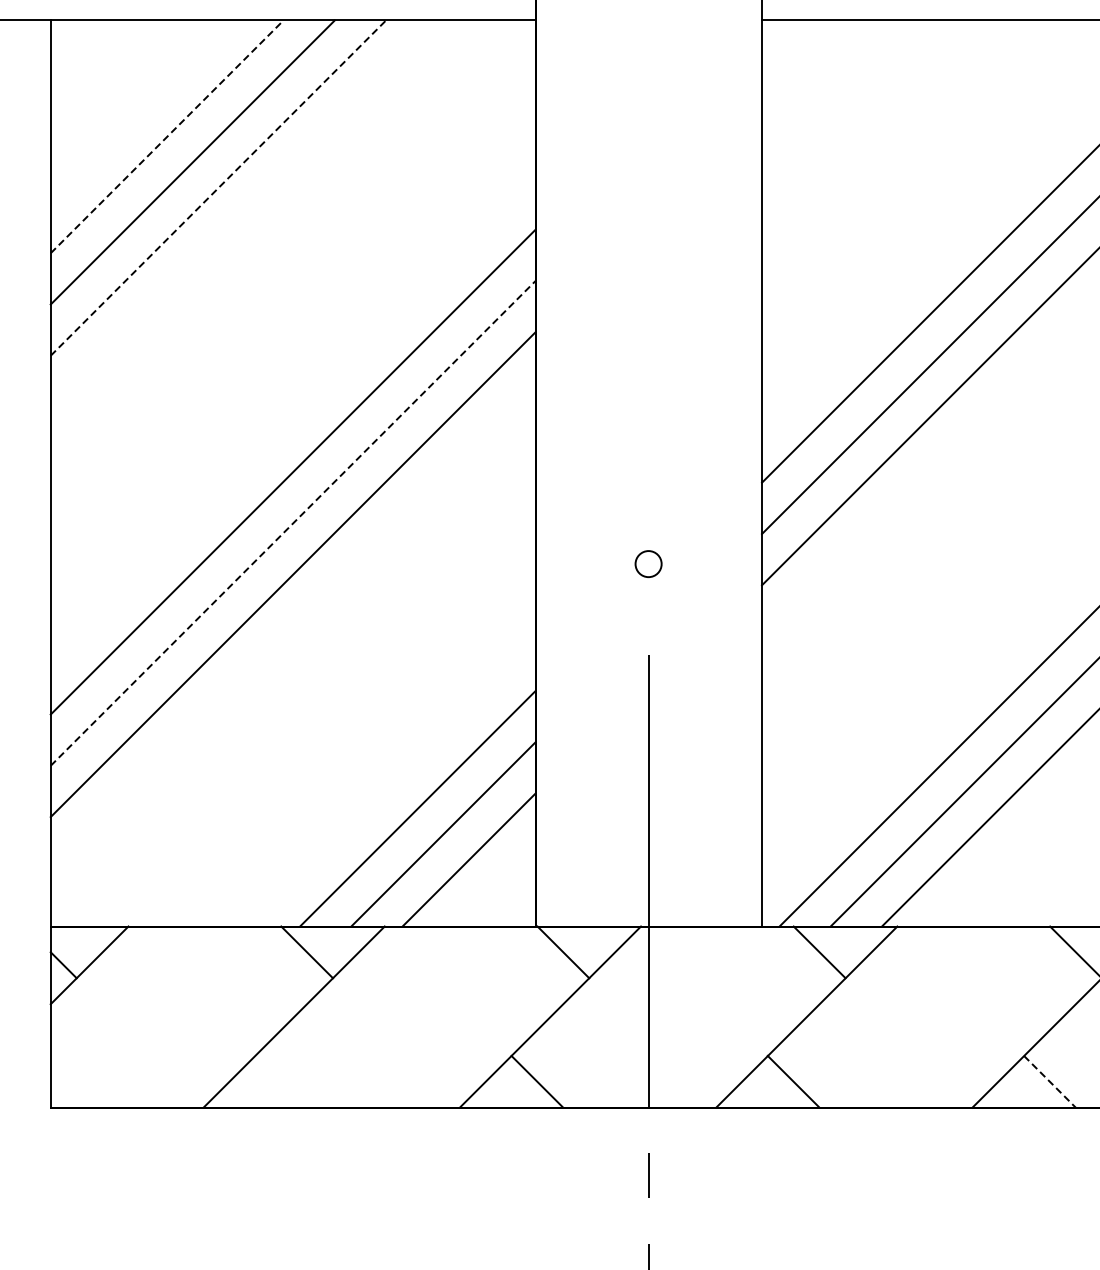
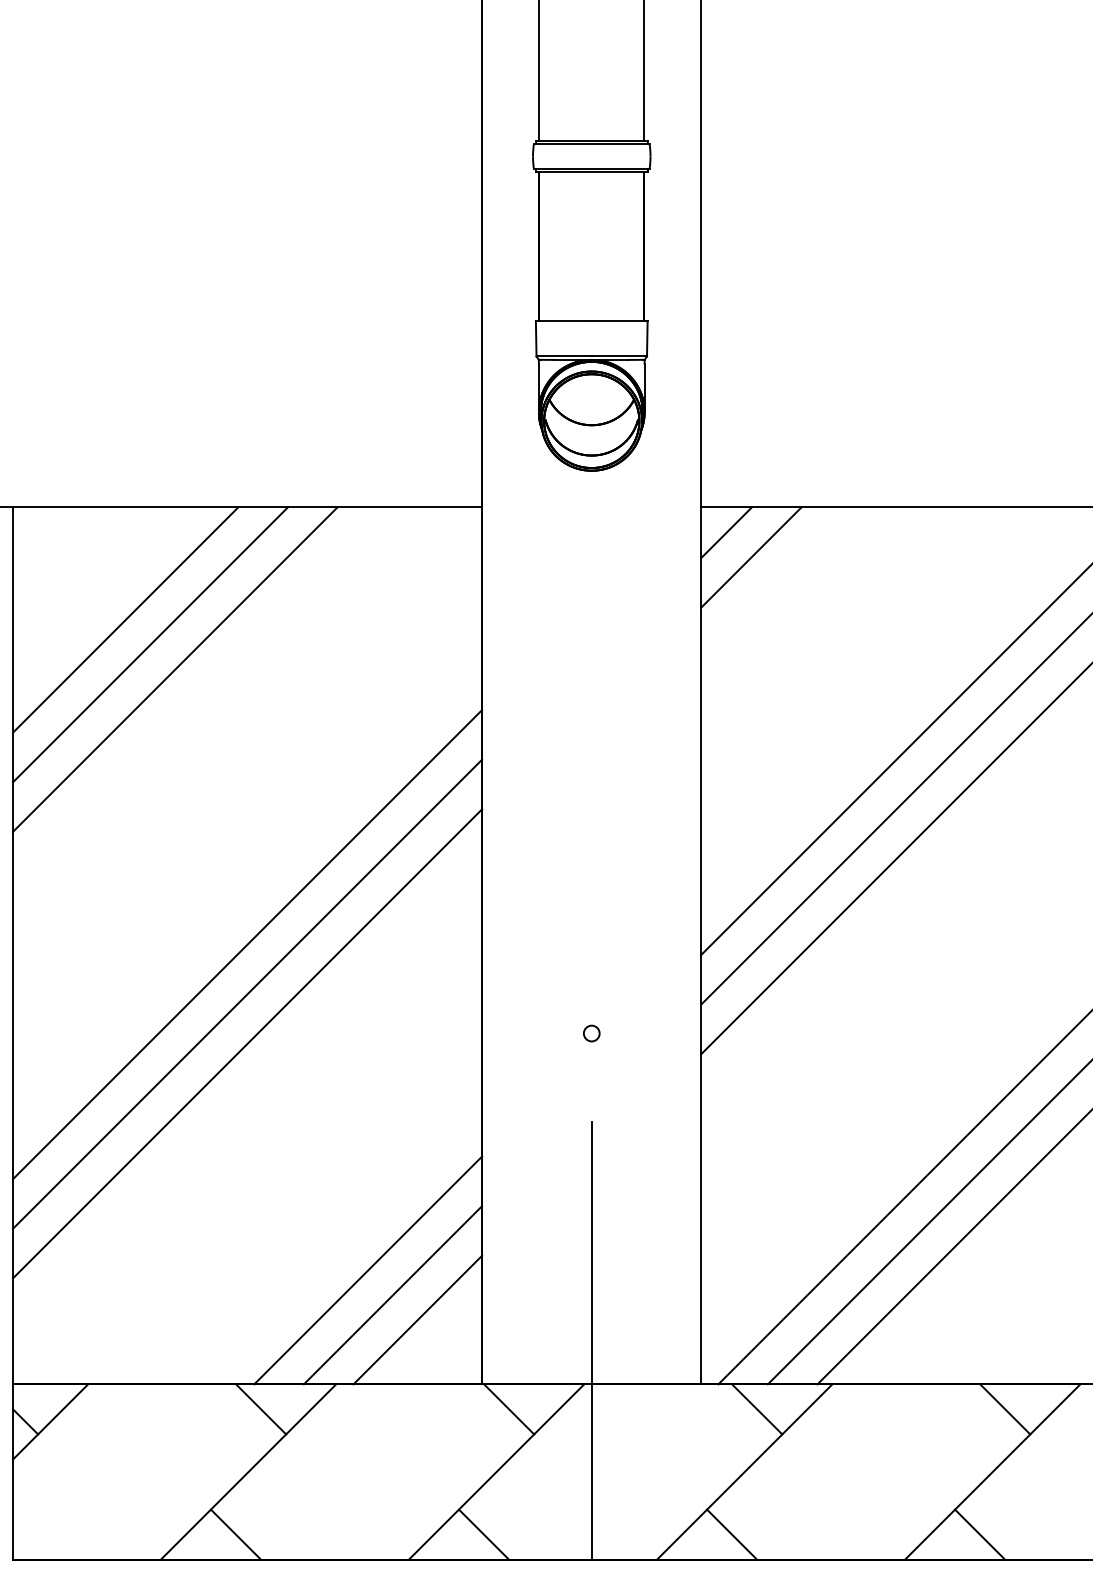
line: (787, 46) -> (726, 532), added
line: (813, 72) -> (751, 557), added
line: (168, 136) -> (126, 619), dashed -> solid
line: (218, 187) -> (175, 669), dashed -> solid
line: (293, 523) -> (247, 994), dashed -> solid
circle: (648, 564) -> (591, 1033), size x0.62
line: (280, 1081) -> (235, 1534), added
line: (1050, 1082) -> (980, 1535), dashed -> solid

